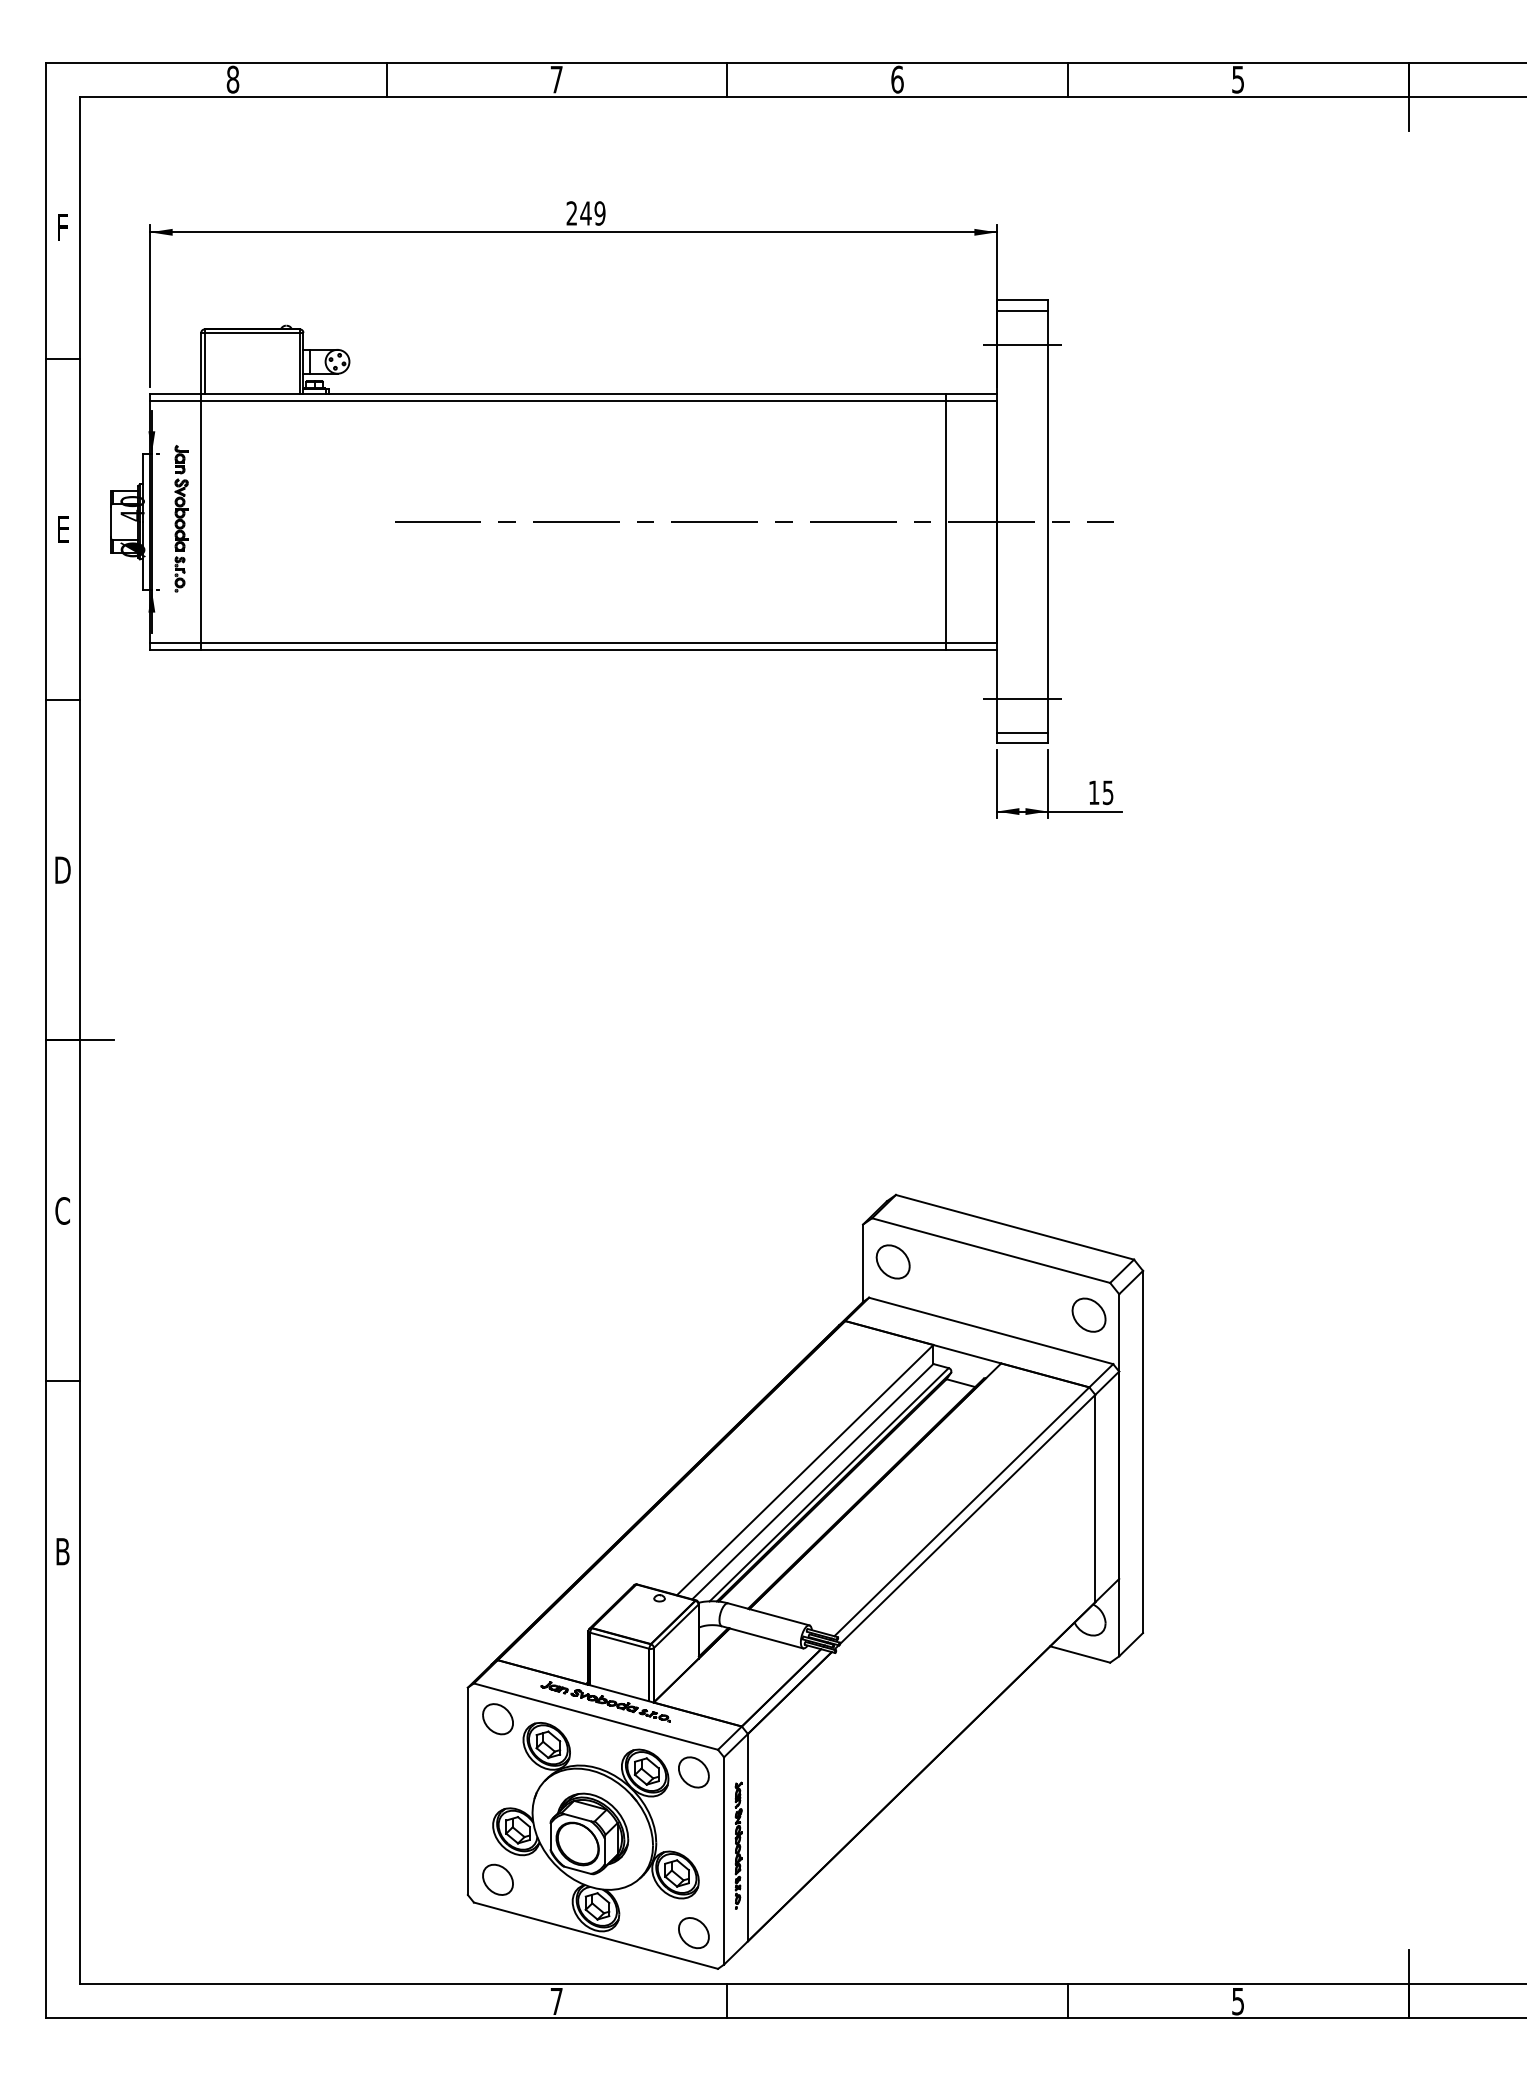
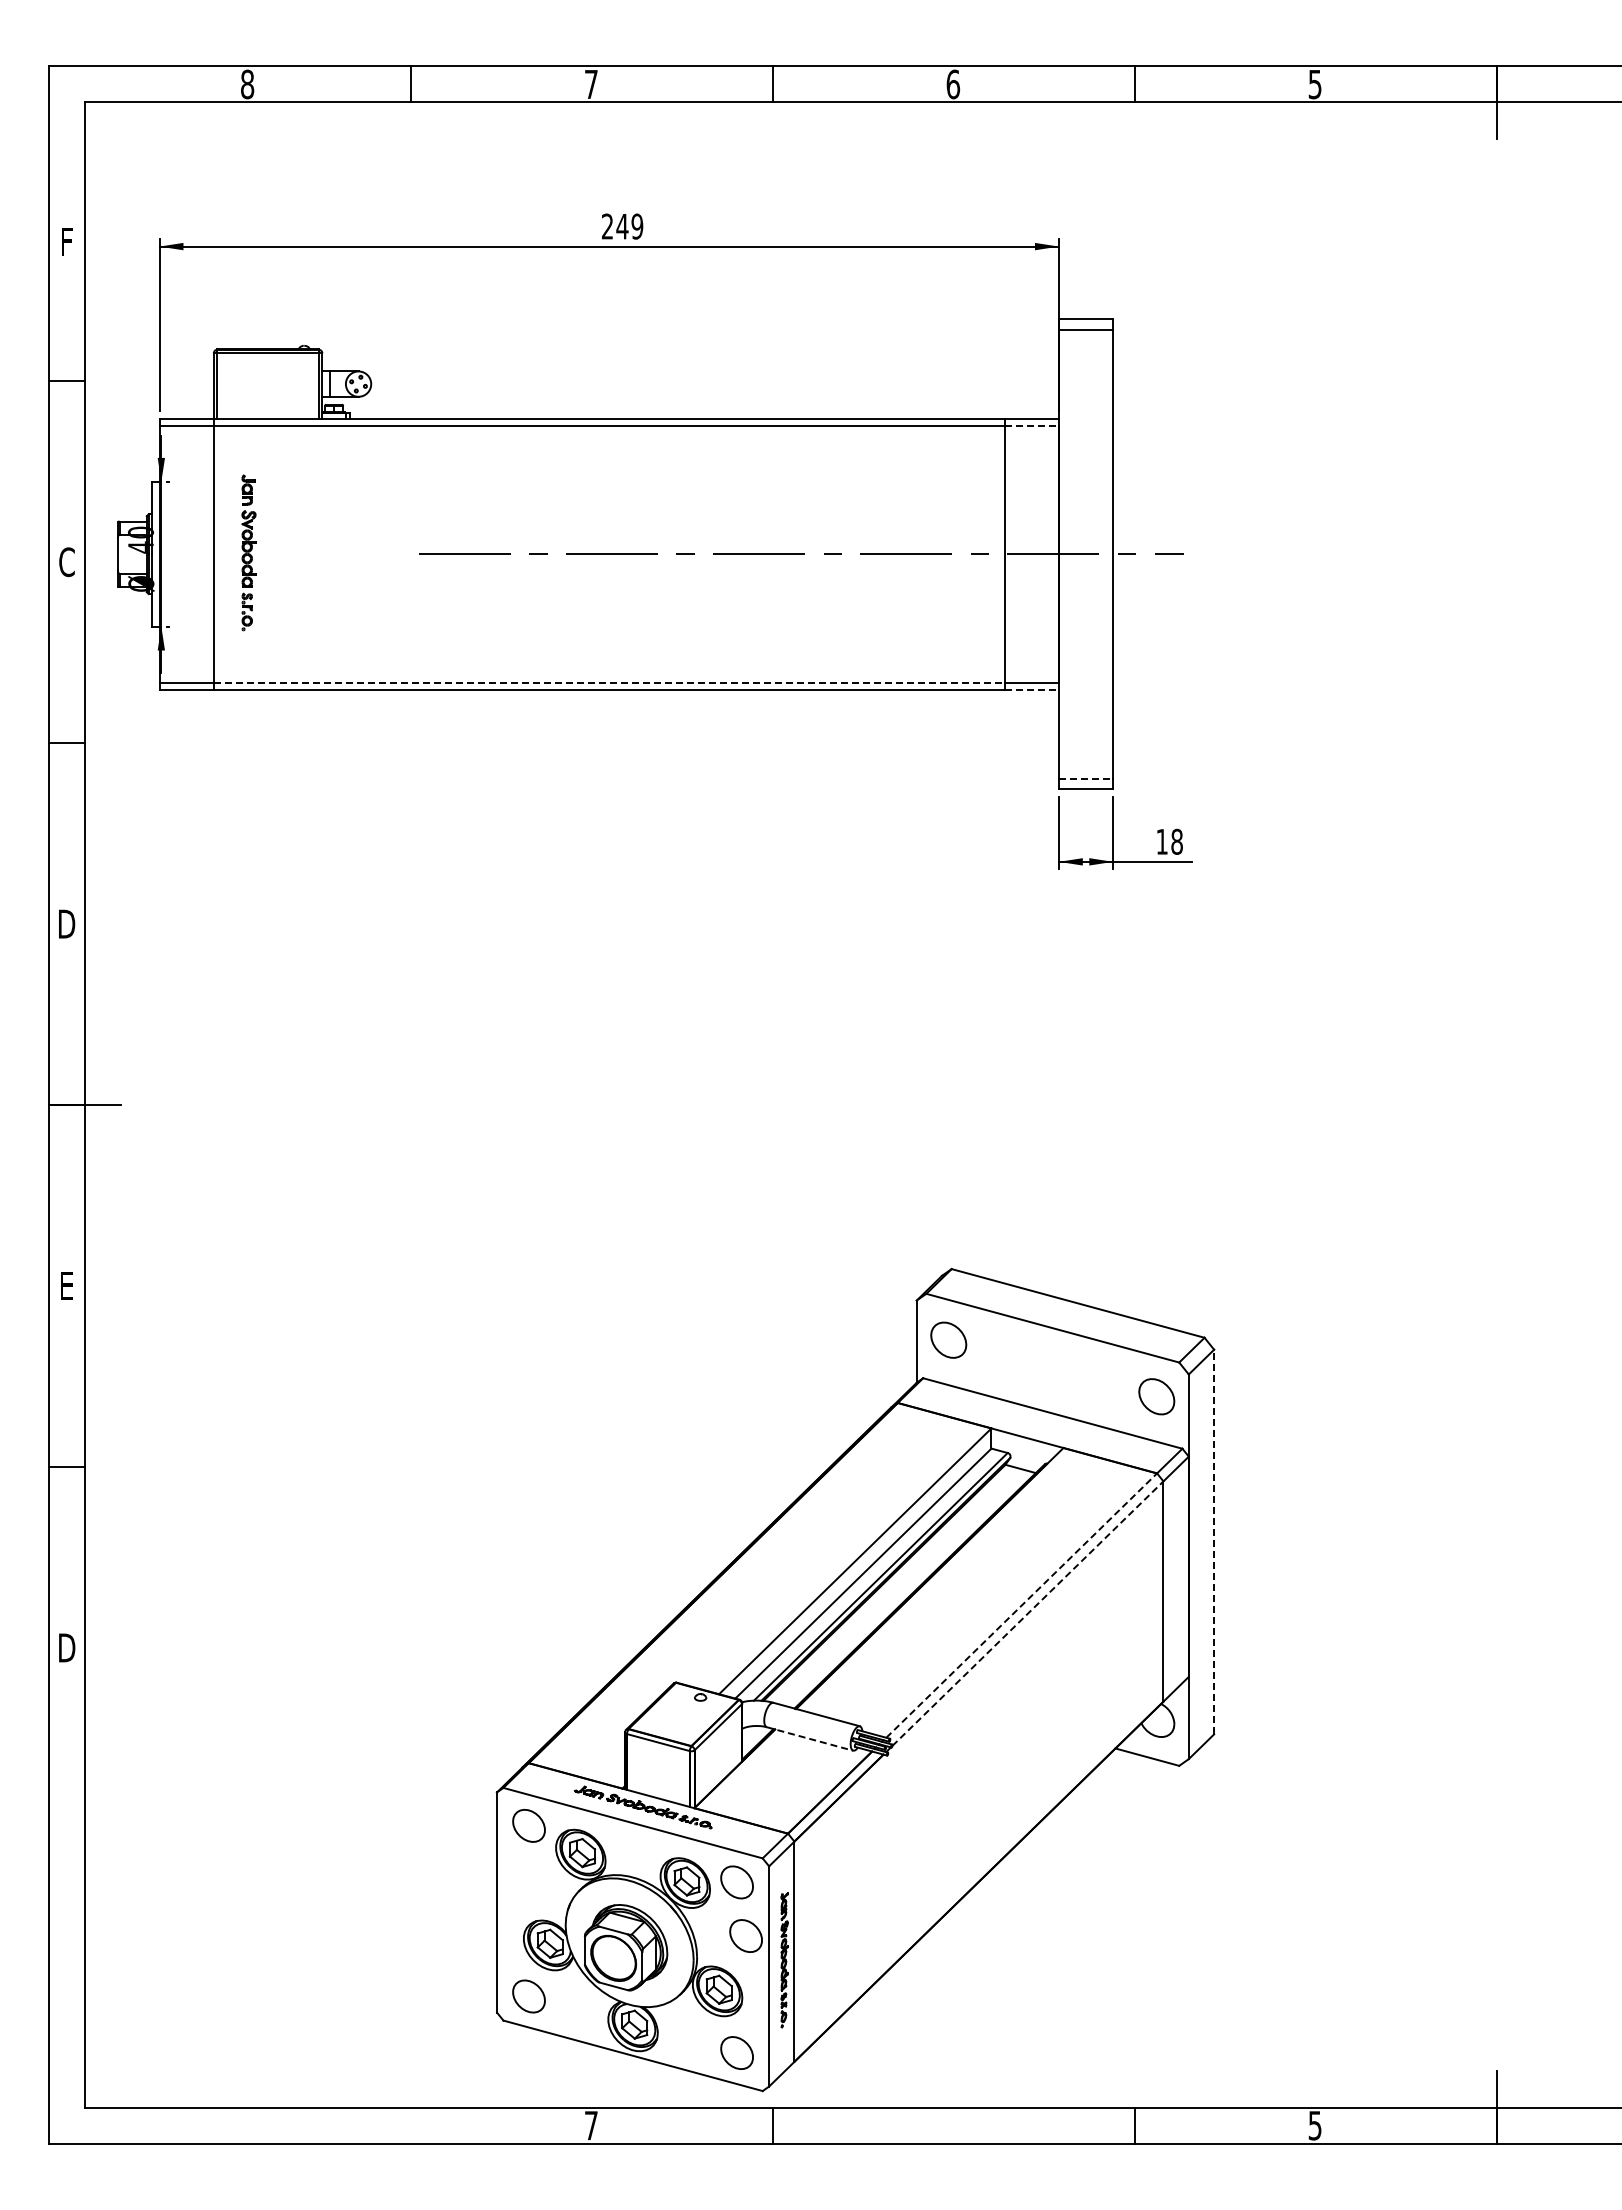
line: (1021, 345) -> (1085, 366), removed
line: (972, 400) -> (1032, 425), solid -> dashed
part: (181, 518) -> (248, 552), moved
text: (62, 529) -> (66, 562), E -> C
line: (573, 642) -> (609, 682), solid -> dashed
line: (972, 649) -> (1032, 689), solid -> dashed
line: (1021, 699) -> (1085, 742), removed
line: (1022, 733) -> (1086, 778), solid -> dashed
text: (1107, 792) -> (1176, 841), 15 -> 18
text: (62, 1210) -> (66, 1285), C -> E
line: (1143, 1451) -> (1214, 1541), solid -> dashed
line: (962, 1511) -> (1022, 1605), solid -> dashed
line: (968, 1519) -> (1028, 1613), solid -> dashed
text: (63, 1551) -> (67, 1647), B -> D
line: (763, 1636) -> (810, 1738), solid -> dashed
part: (701, 1822) -> (745, 1935), added

